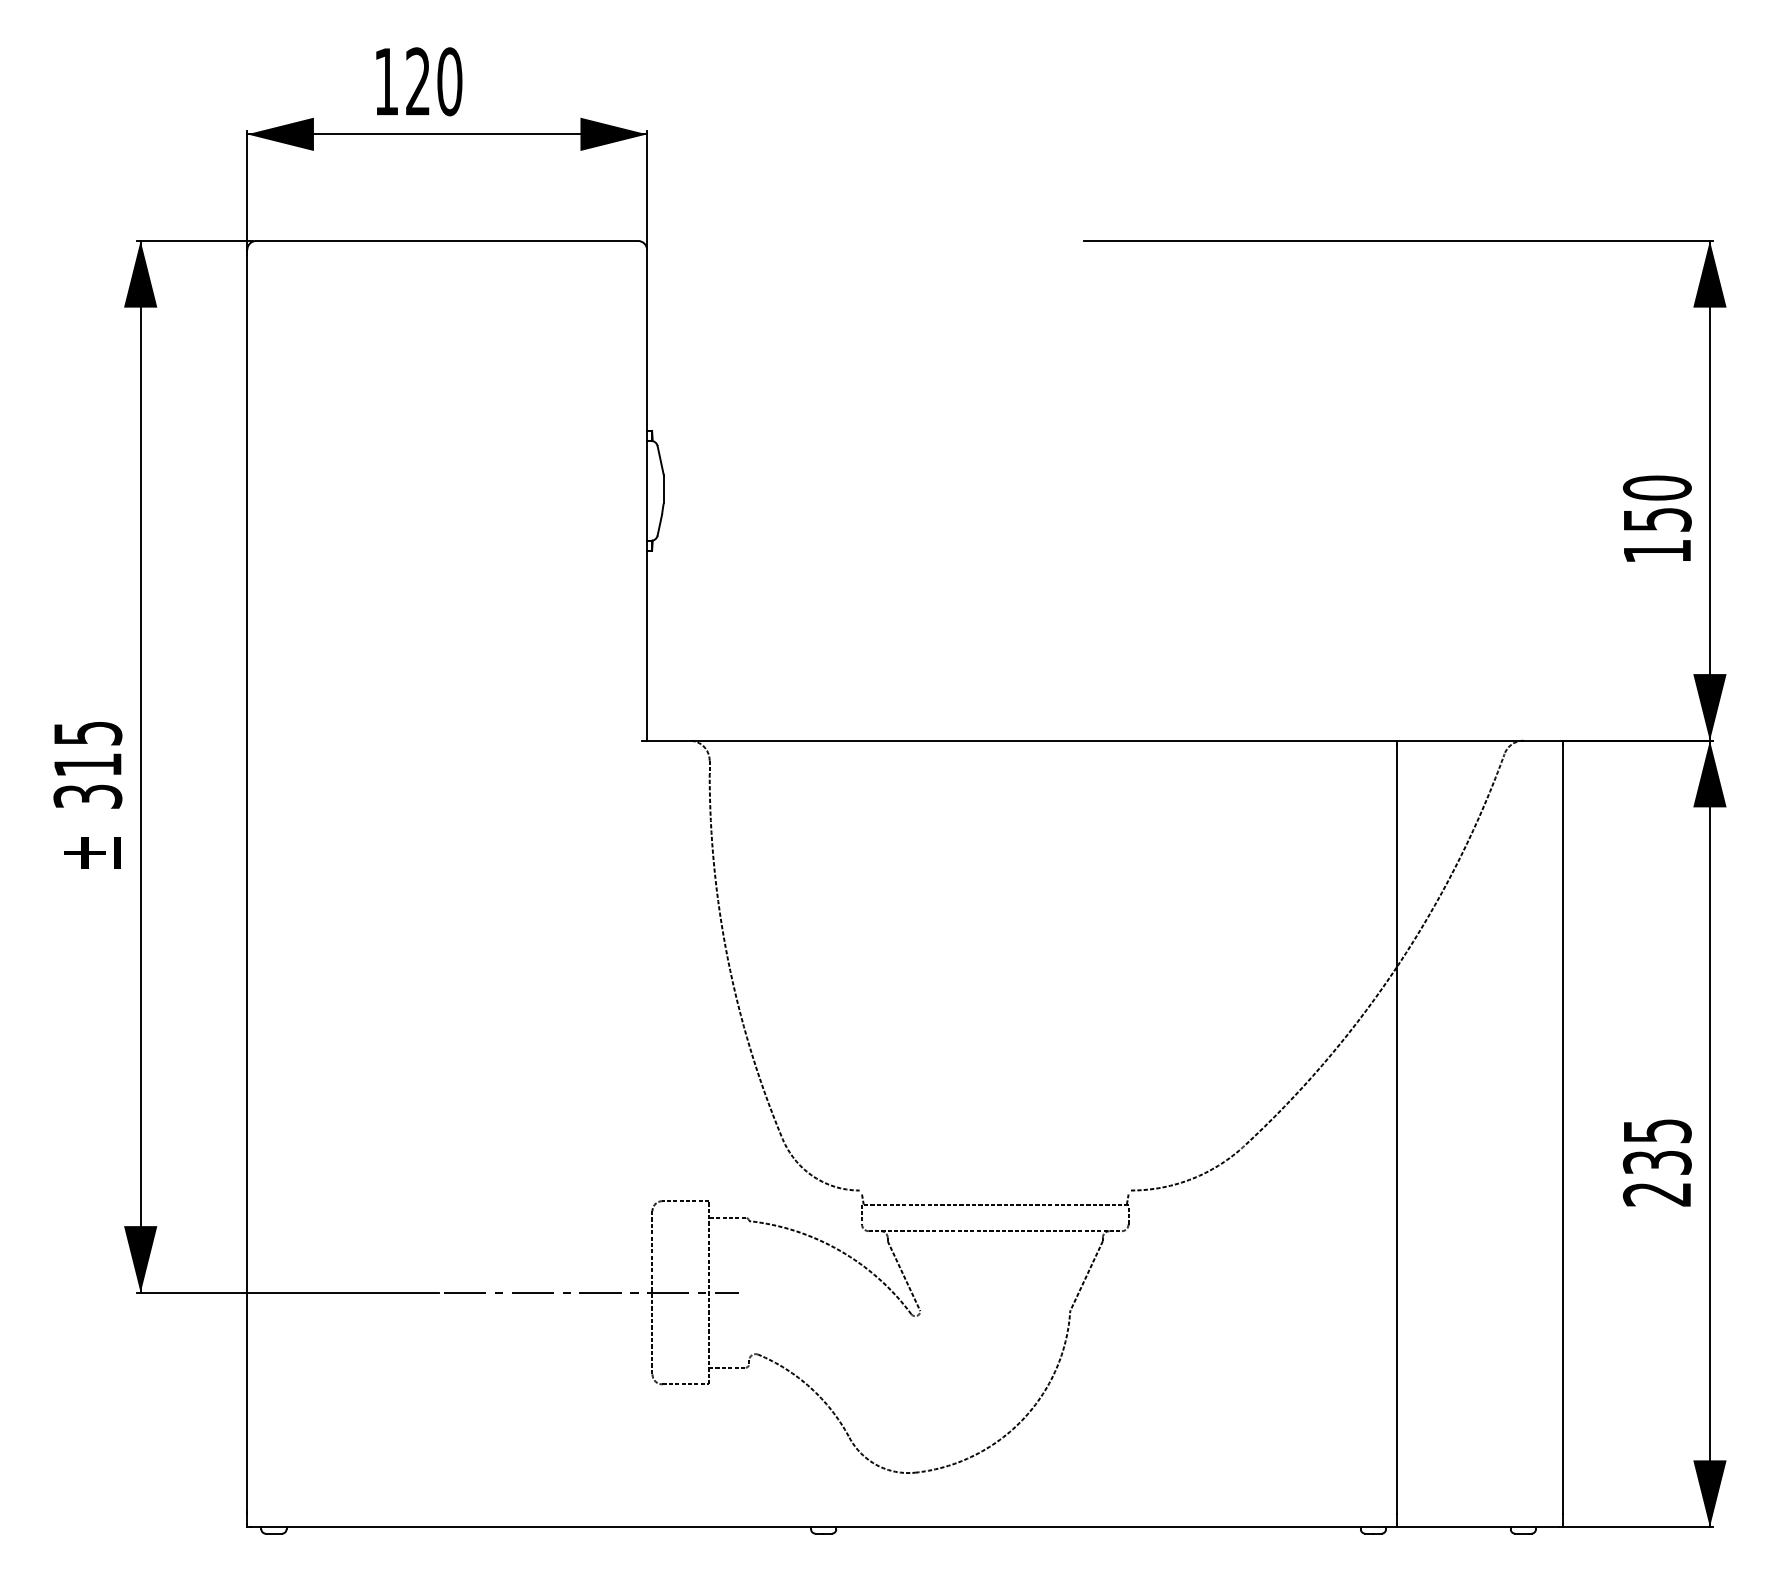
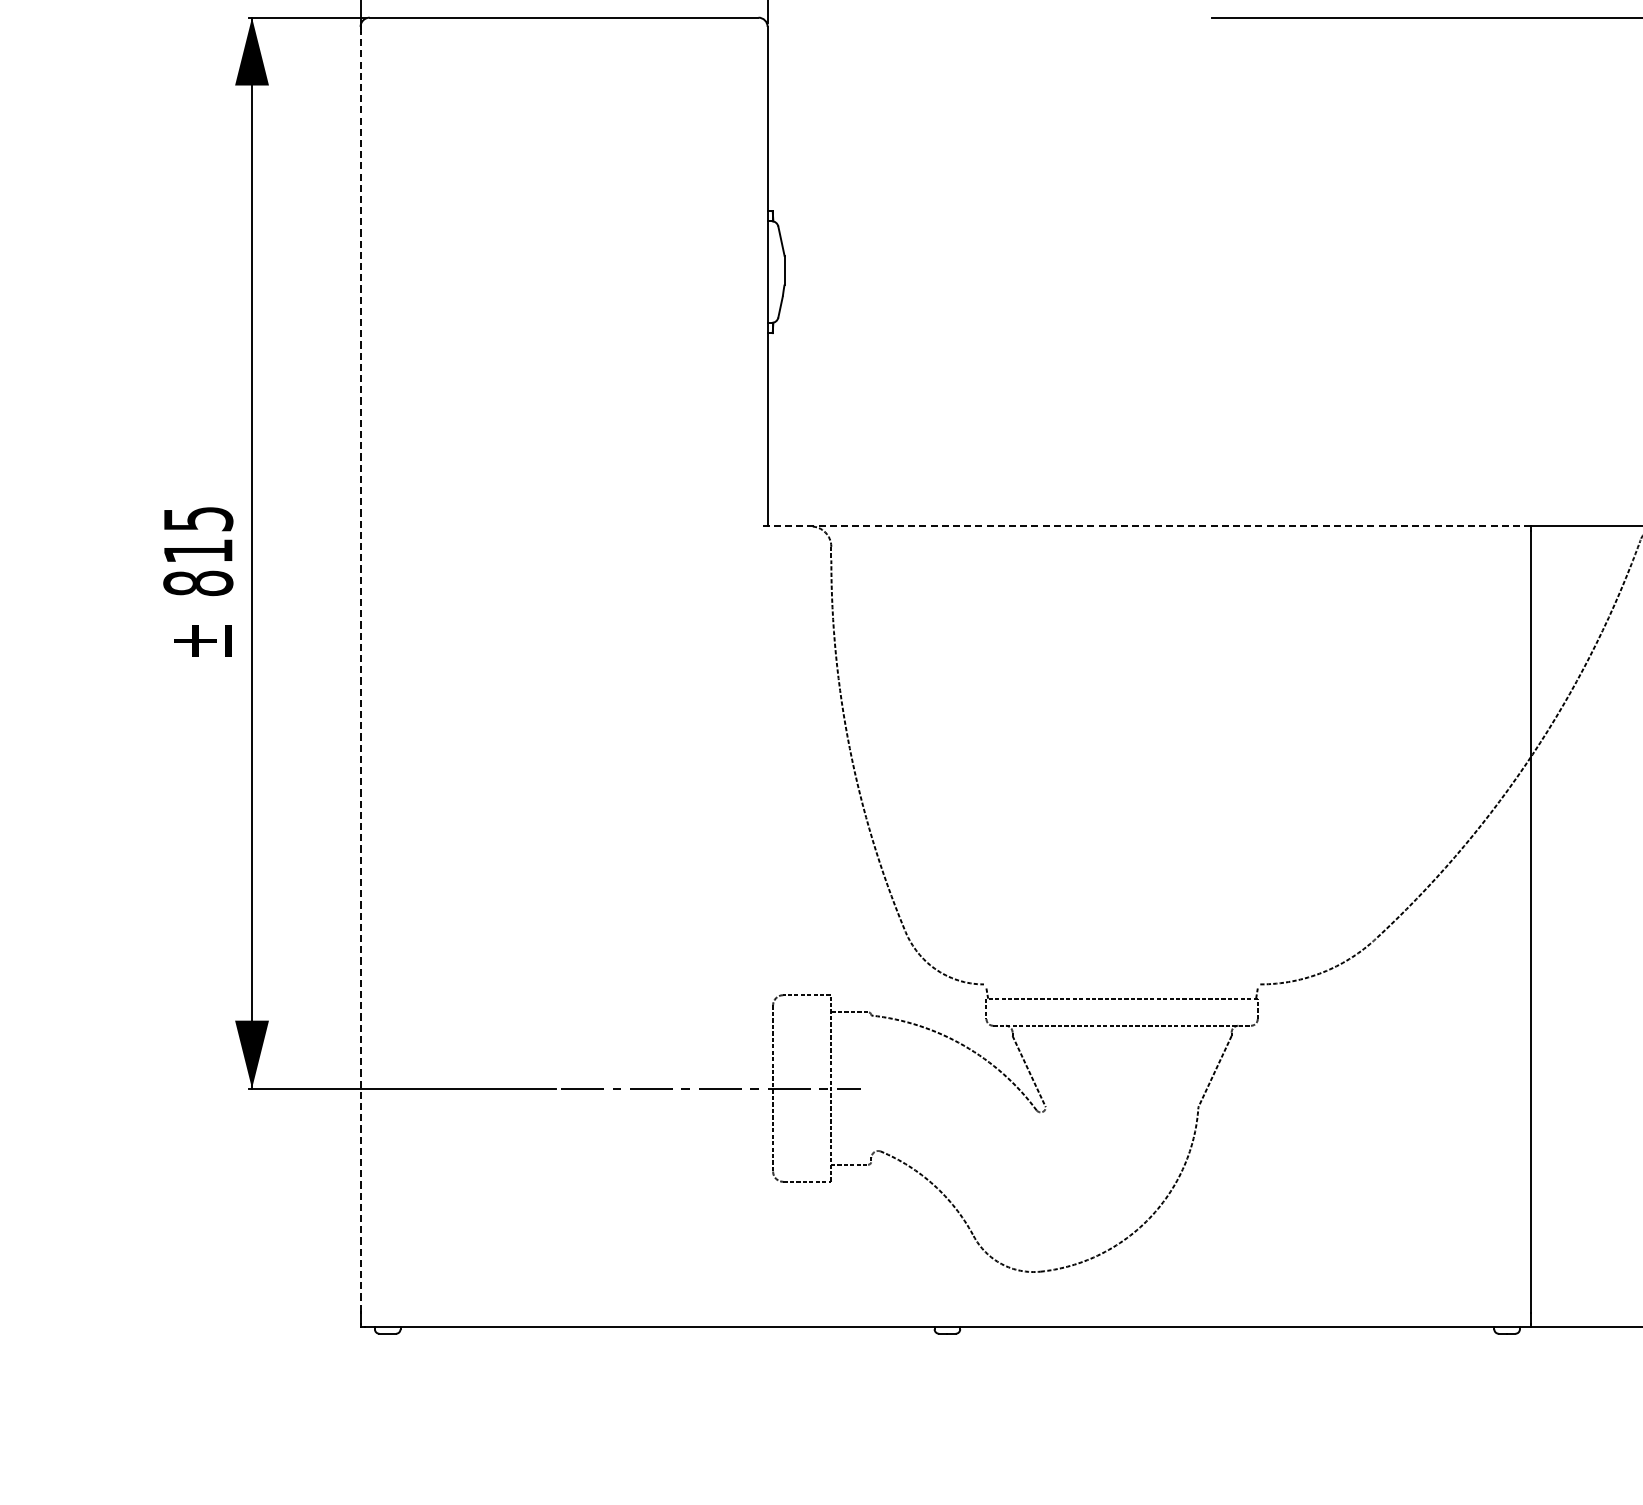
line: (1019, 740) -> (1146, 526), solid -> dashed
text: (87, 796) -> (197, 583), 315 -> 815
line: (247, 883) -> (360, 671), solid -> dashed

